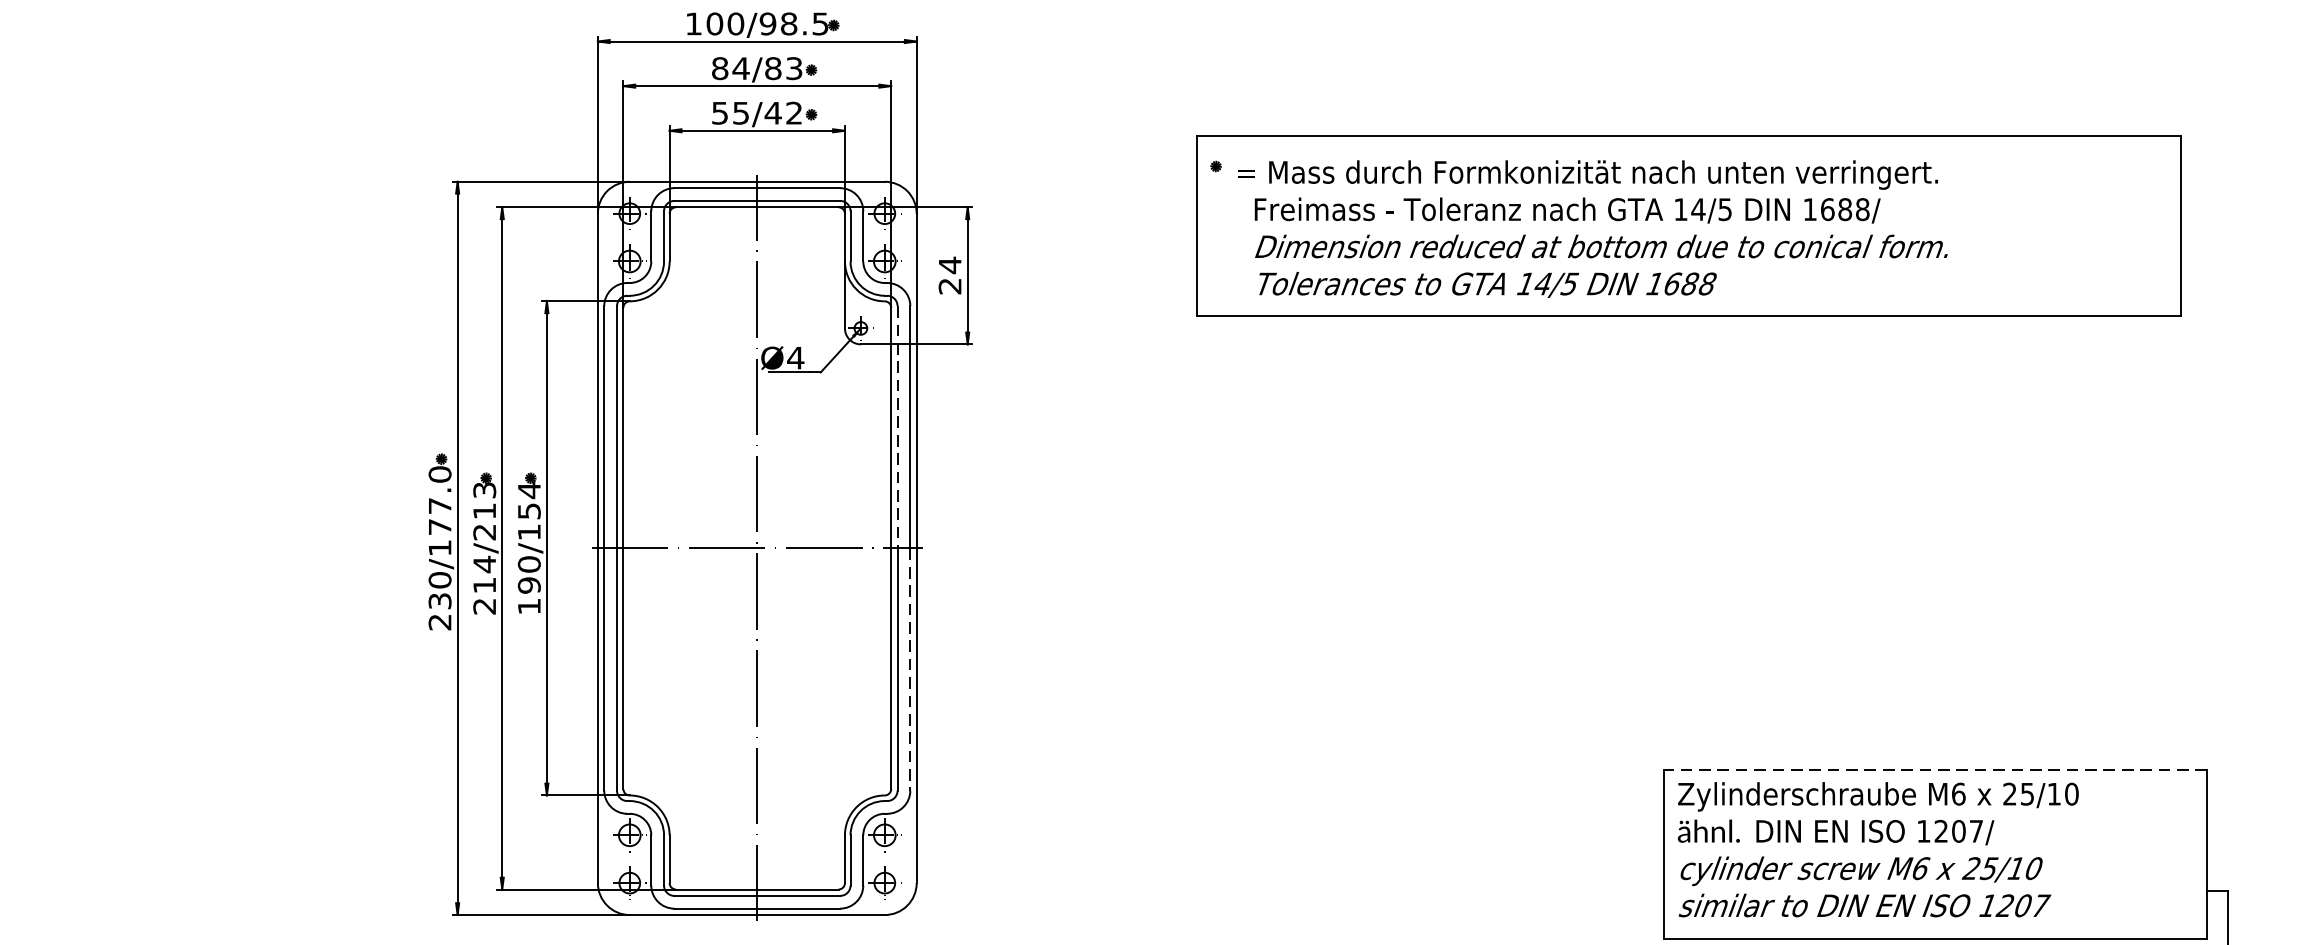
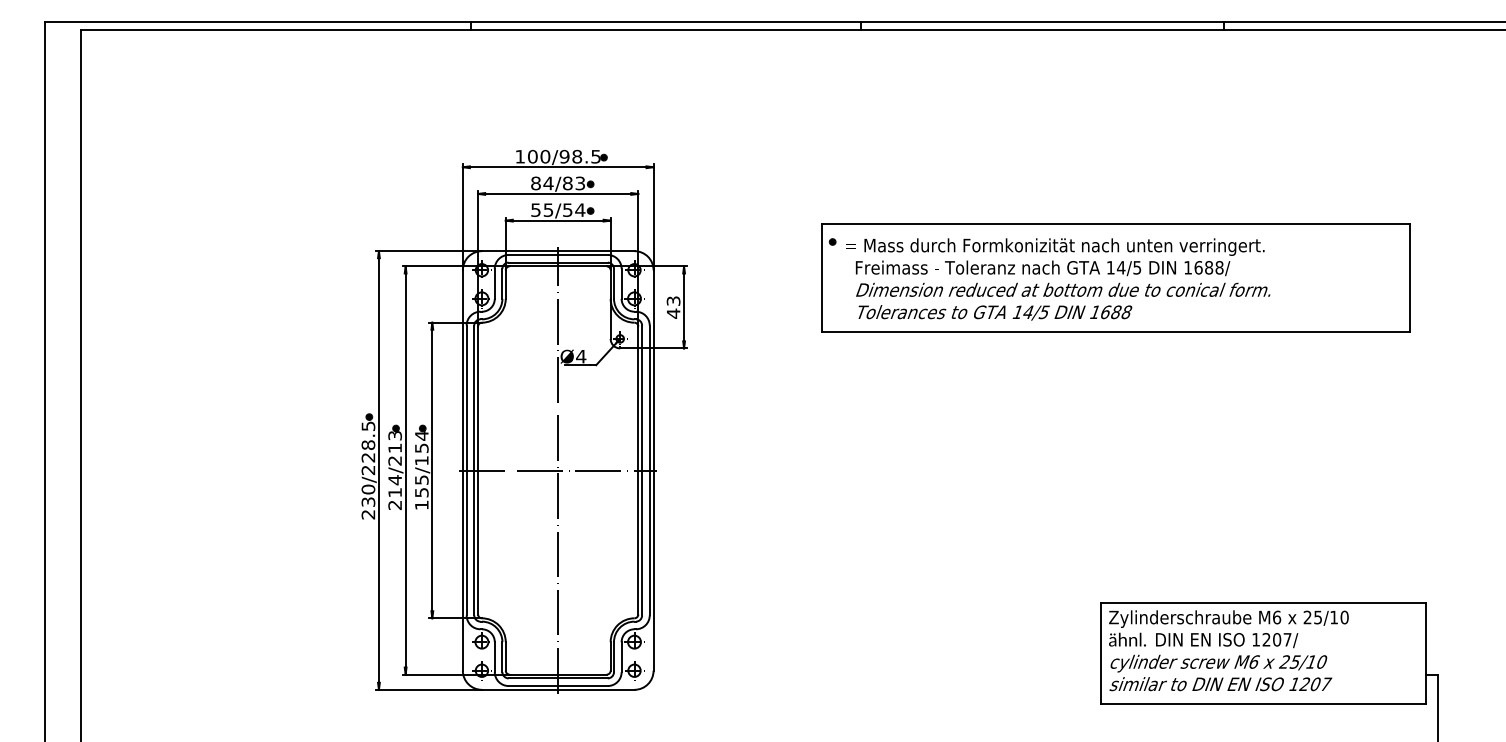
text: (782, 112) -> (573, 209), 55/42 -> 55/54
text: (949, 275) -> (673, 307), 24 -> 43
line: (898, 428) -> (642, 398), dashed -> solid
text: (440, 511) -> (368, 448), 230/177.0 -> 230/228.5
text: (528, 575) -> (421, 486), 190/154 -> 155/154
line: (909, 670) -> (649, 543), dashed -> solid
line: (1934, 770) -> (1262, 603), dashed -> solid

